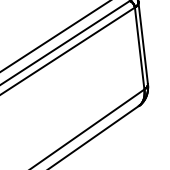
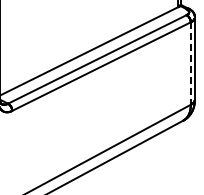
line: (139, 49) -> (190, 64), solid -> dashed

